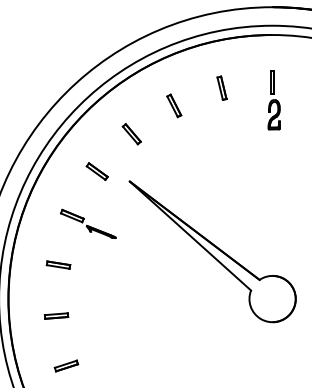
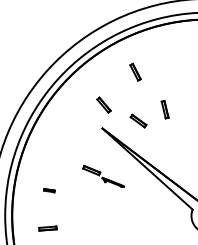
part: (221, 87) -> (164, 109), moved
part: (131, 134) -> (103, 105), moved
part: (96, 171) -> (137, 121), moved
part: (87, 223) -> (102, 176), moved
part: (58, 264) -> (49, 190), size x0.6

